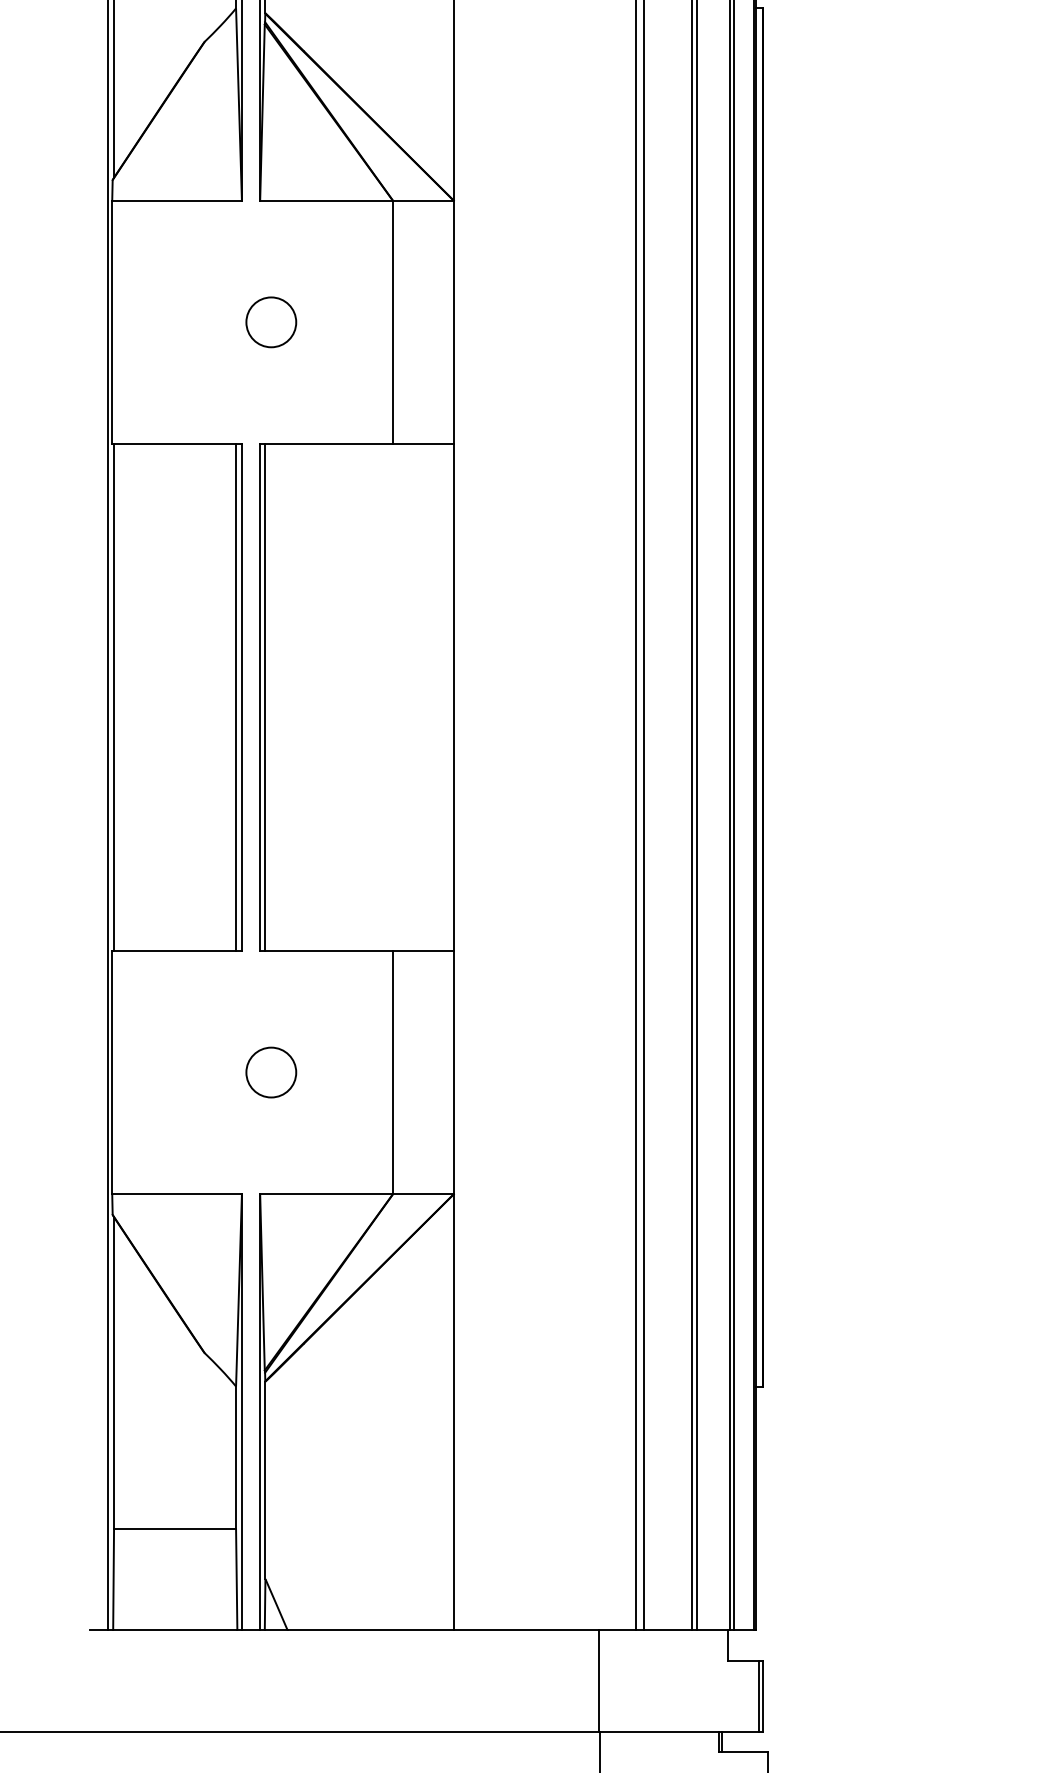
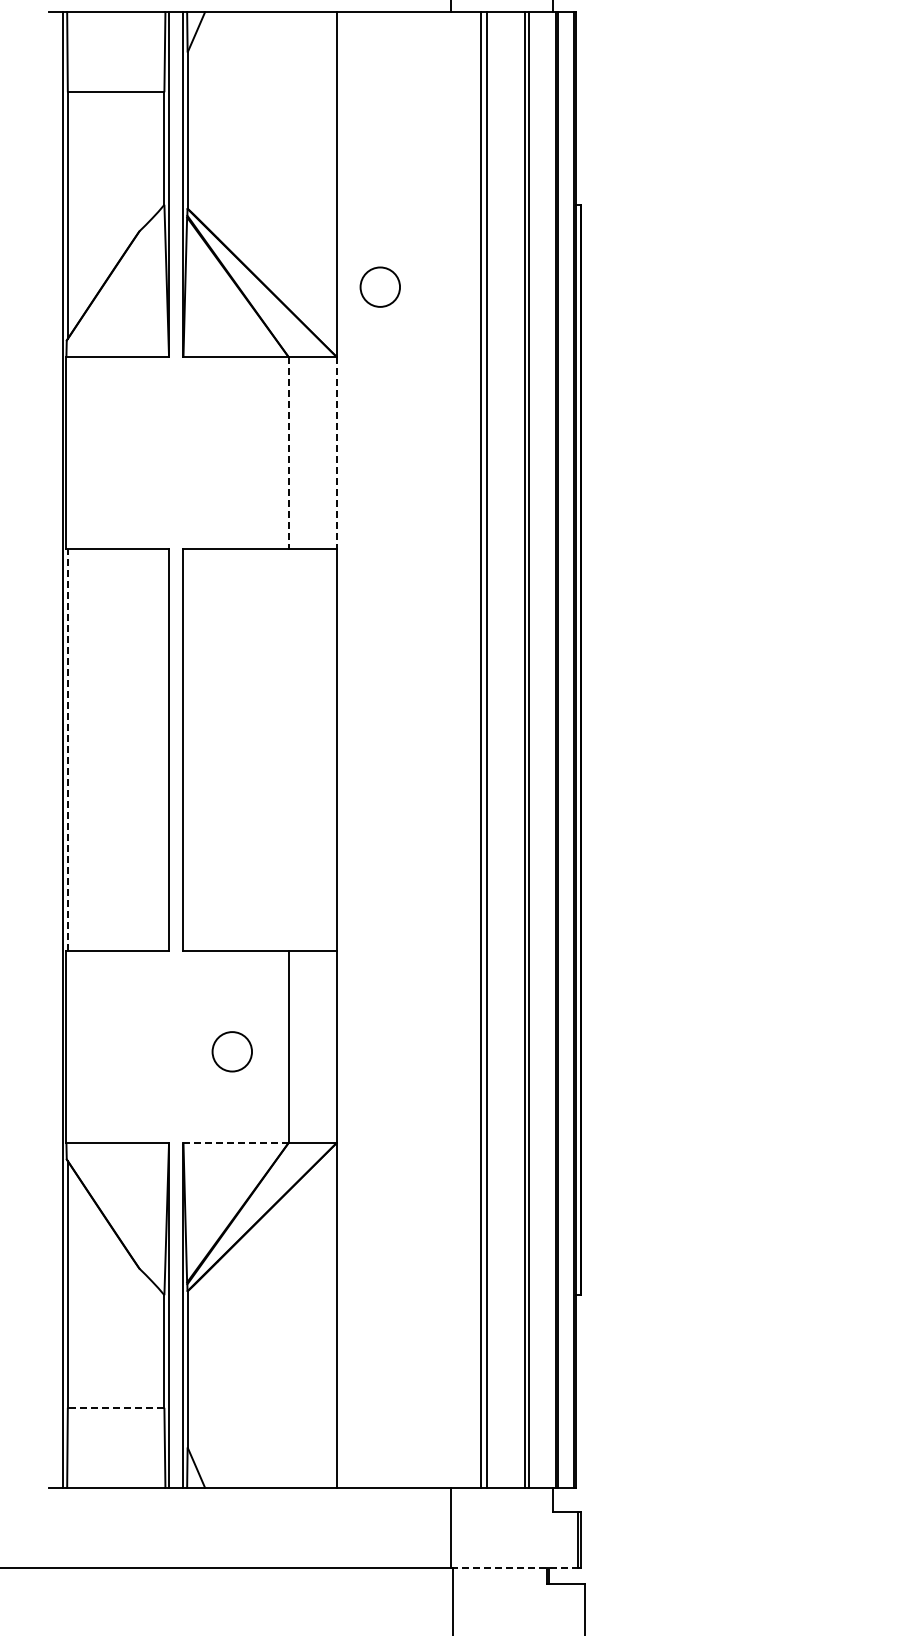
circle: (270, 321) -> (379, 286), moved
line: (392, 322) -> (288, 453), solid -> dashed
line: (453, 322) -> (336, 453), solid -> dashed
line: (236, 696) -> (164, 749), removed
line: (265, 696) -> (187, 749), removed
line: (113, 698) -> (67, 750), solid -> dashed
circle: (270, 1072) -> (231, 1051), moved
line: (327, 1194) -> (236, 1143), solid -> dashed
line: (174, 1528) -> (115, 1407), solid -> dashed
line: (679, 1731) -> (515, 1568), solid -> dashed

